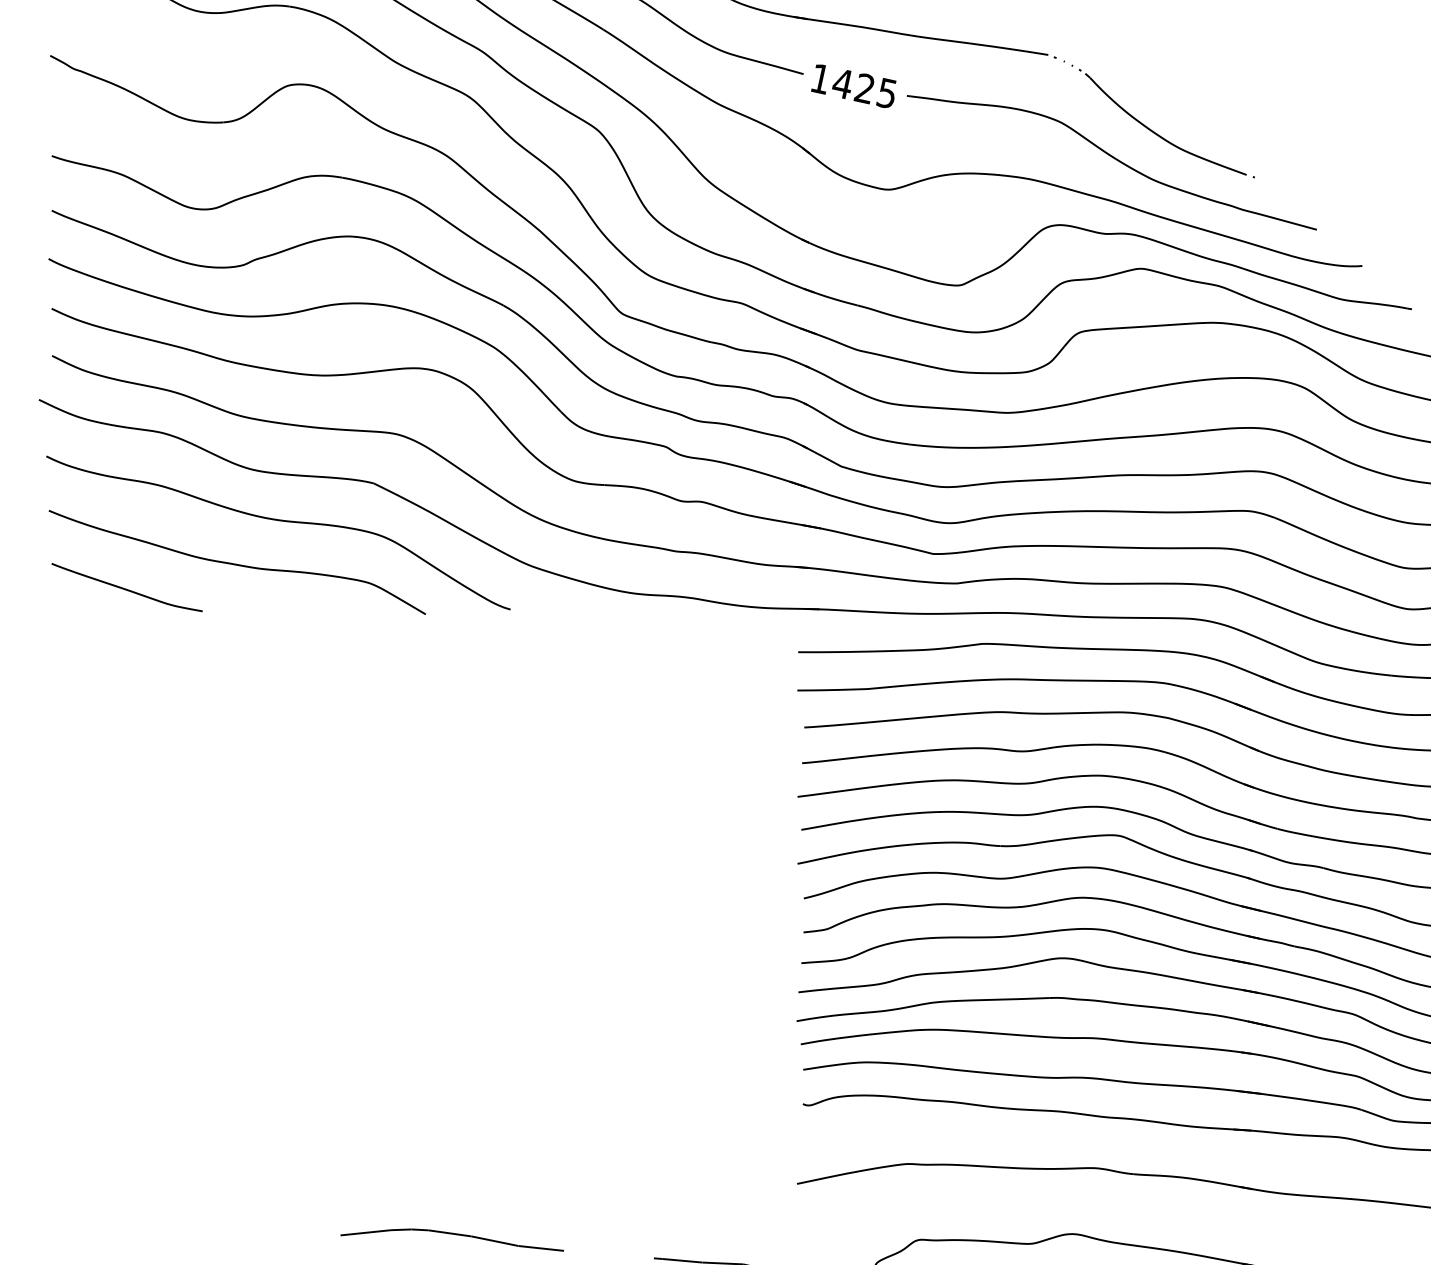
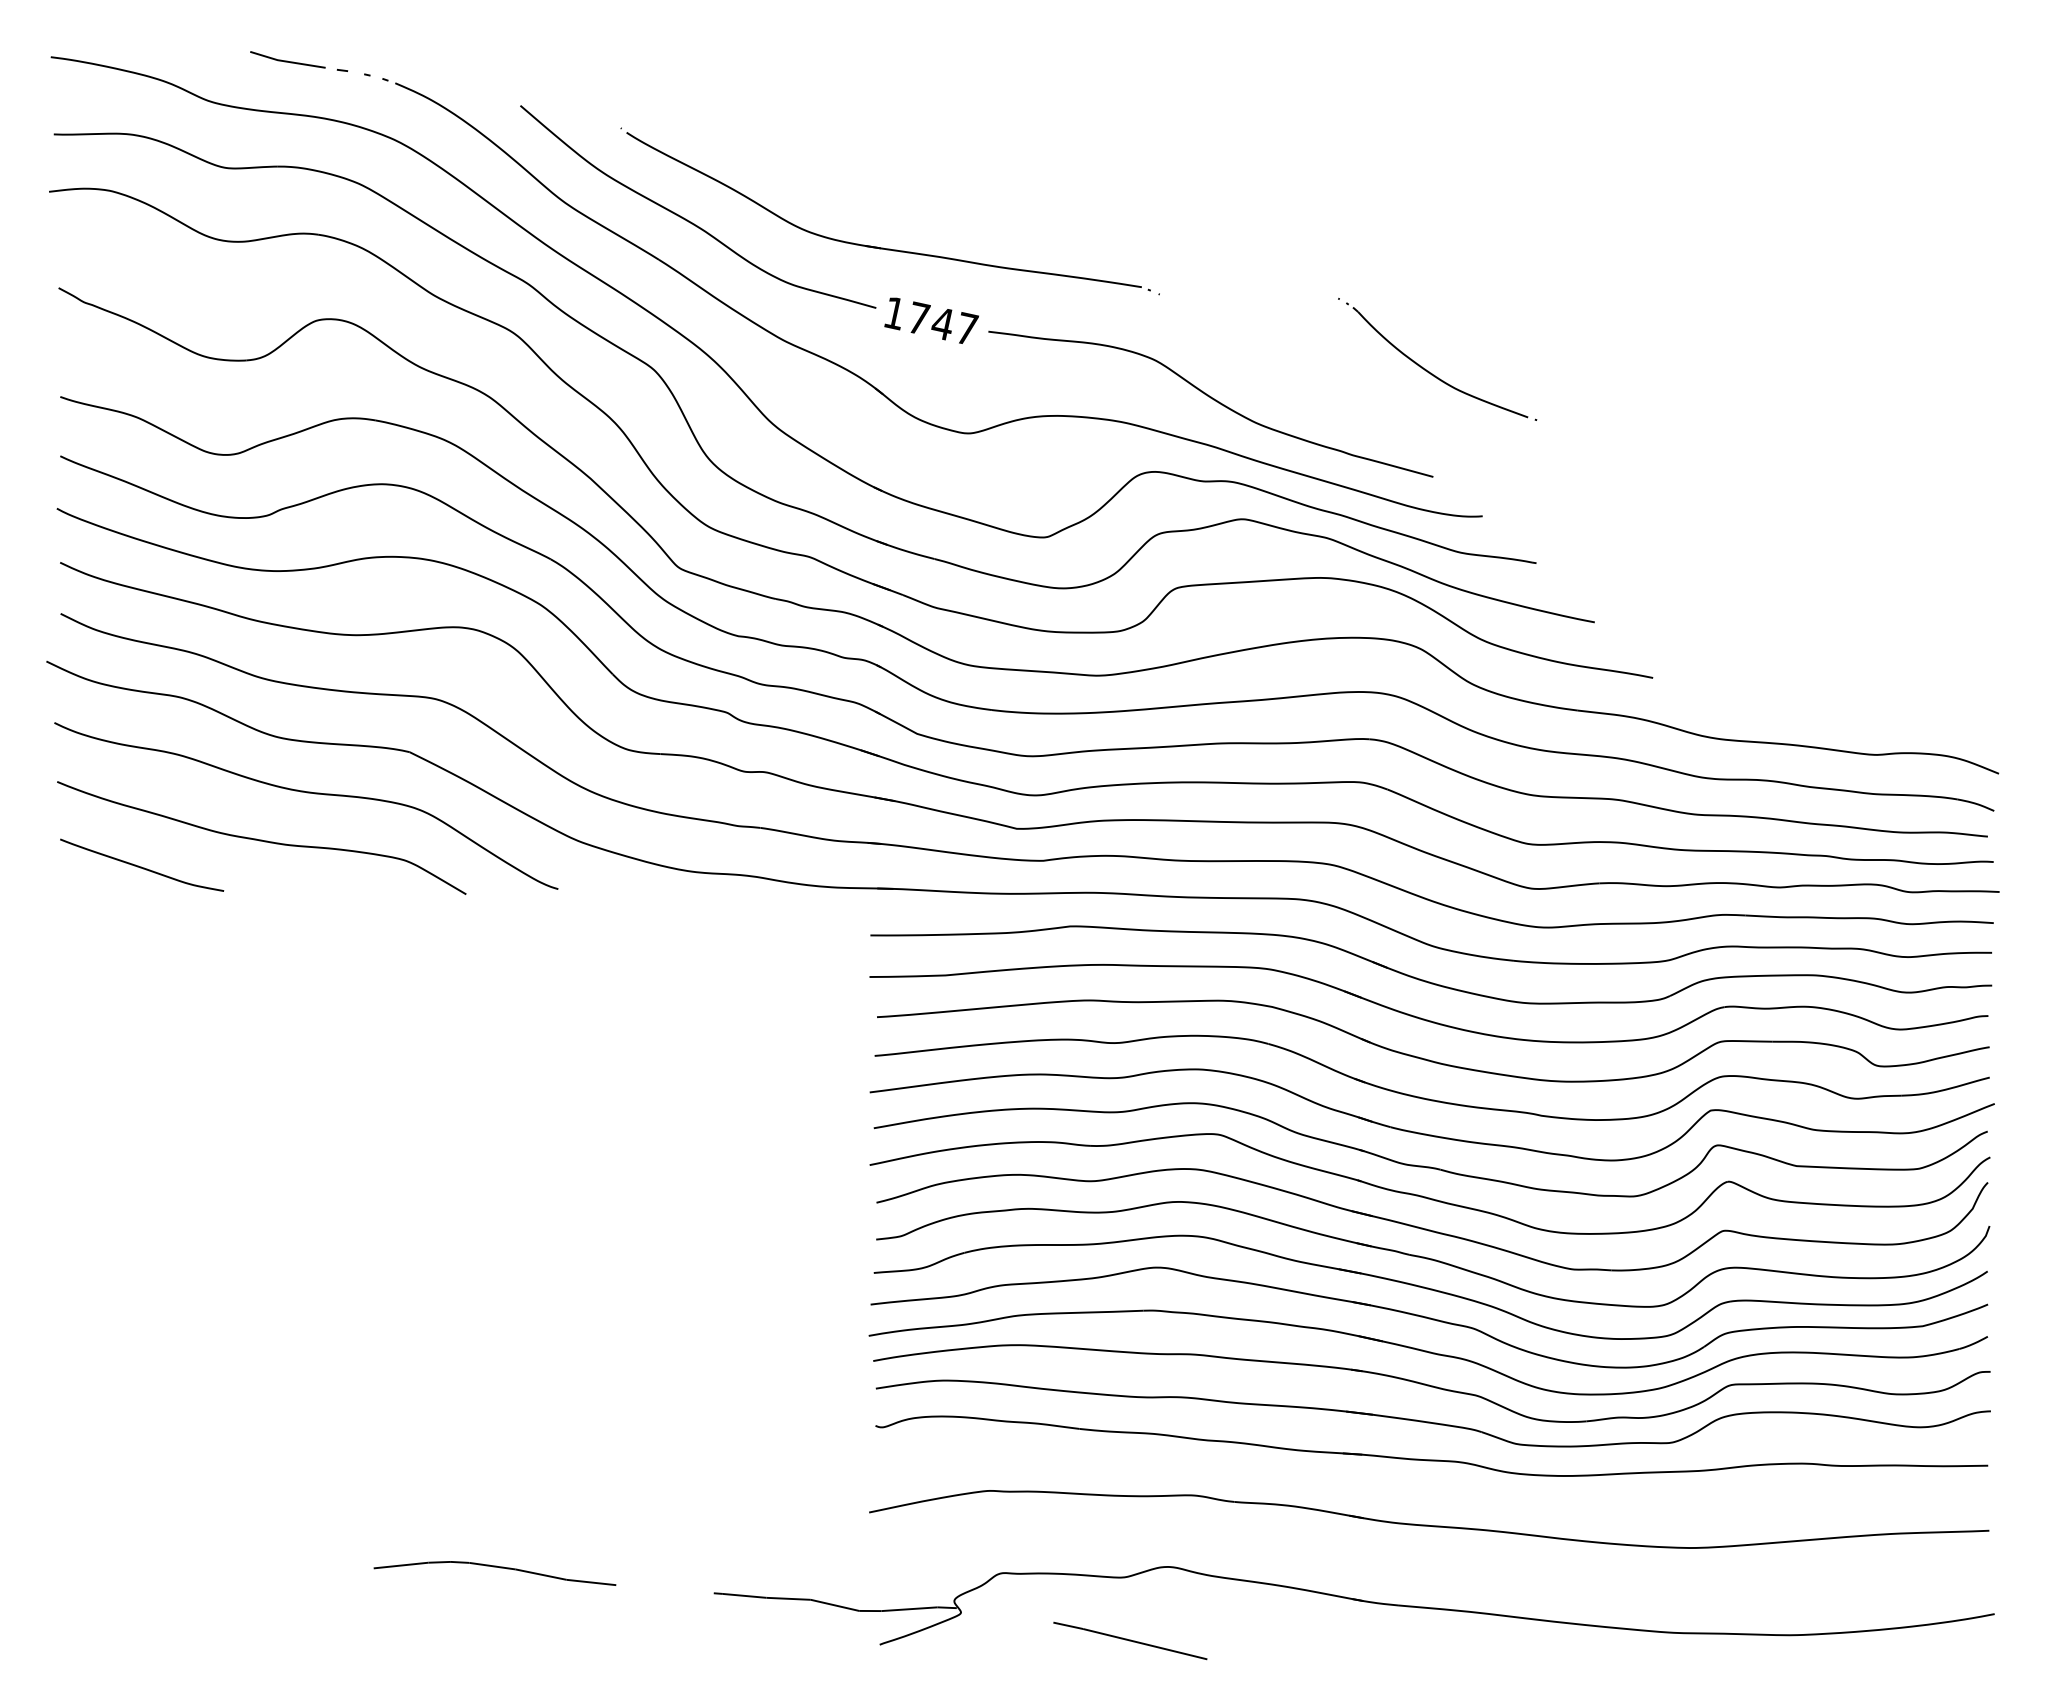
text: (864, 87) -> (942, 322), 1425 -> 1747
part: (1154, 131) -> (1428, 370), moved

